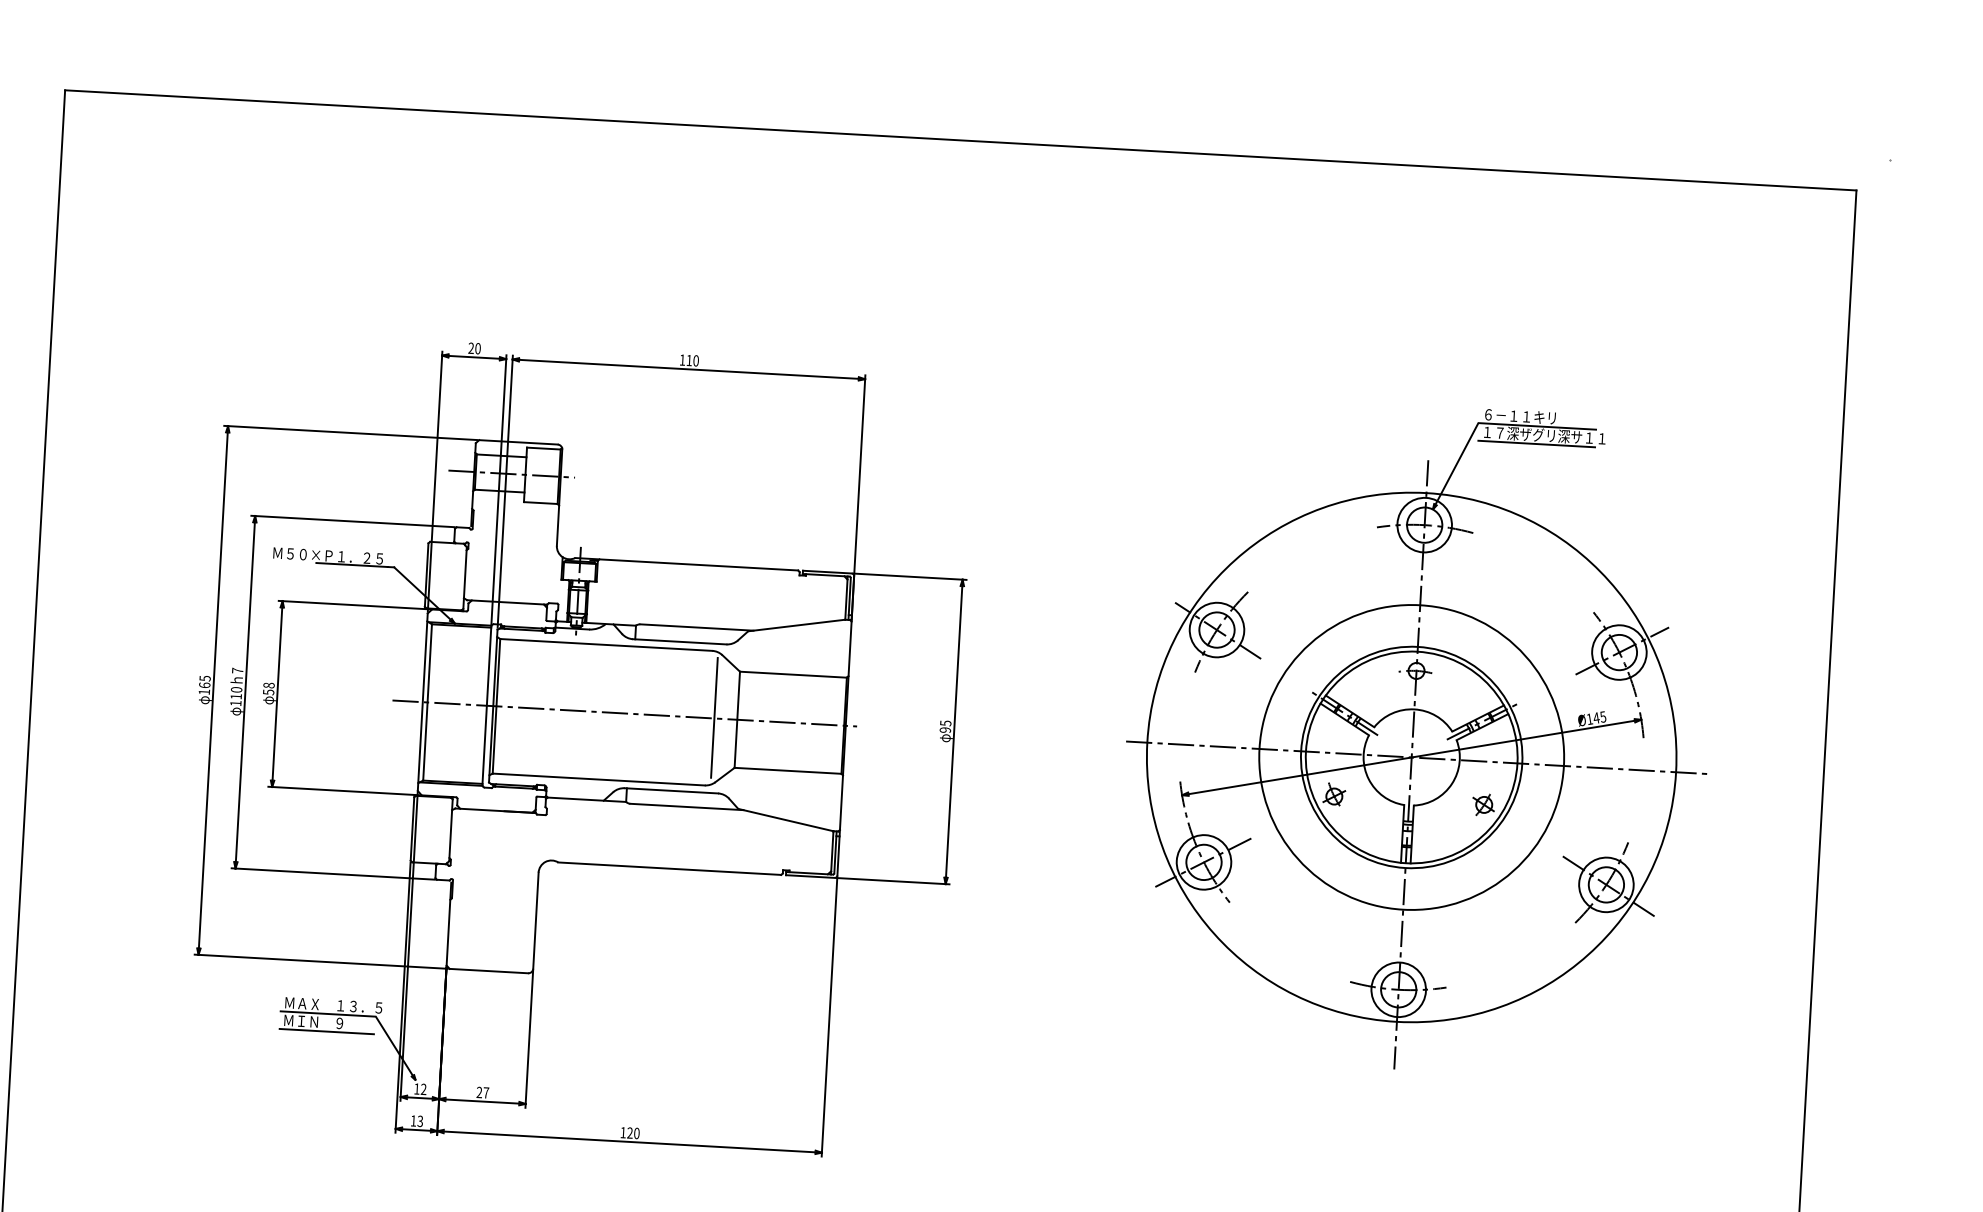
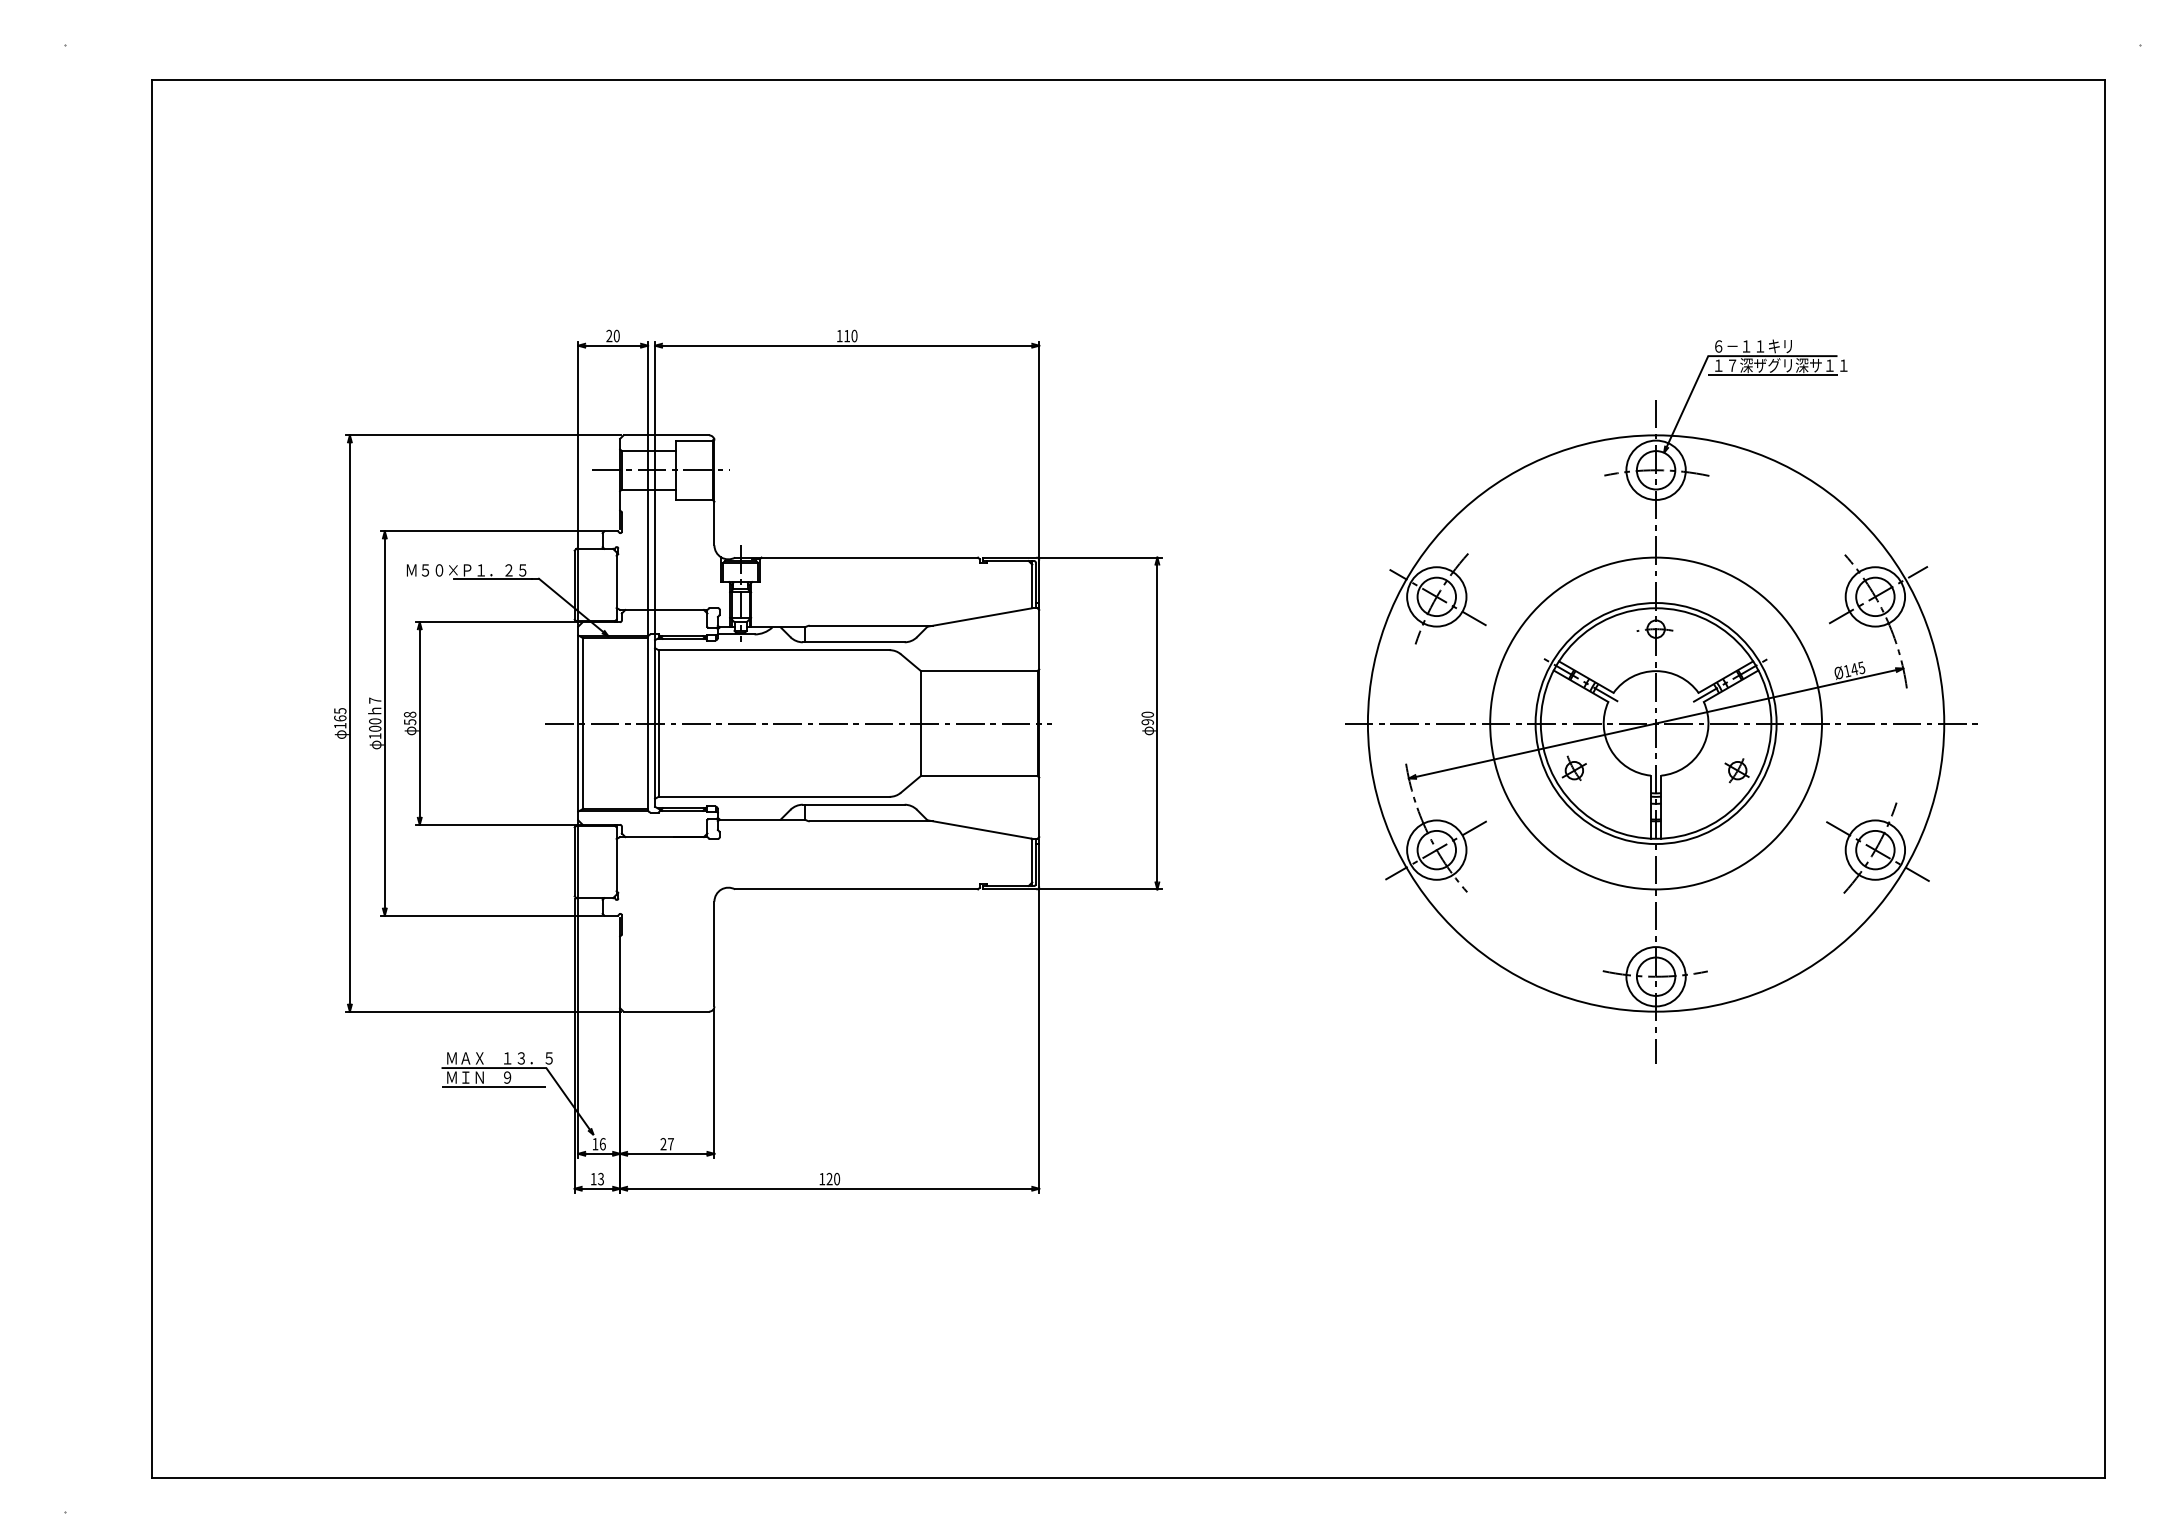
text: (236, 696) -> (375, 728), 110 -> 100
line: (714, 717) -> (896, 722), removed
text: (945, 723) -> (1147, 714), 95 -> 90
text: (423, 1089) -> (602, 1144), 12 -> 16

